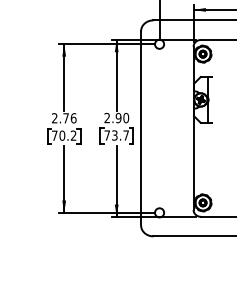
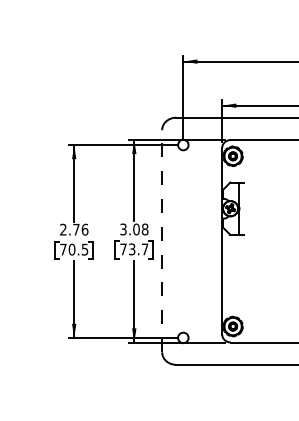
text: (116, 118) -> (134, 229), 2.90 -> 3.08
line: (141, 127) -> (162, 240), solid -> dashed
text: (73, 135) -> (84, 249), 70.2 -> 70.5

